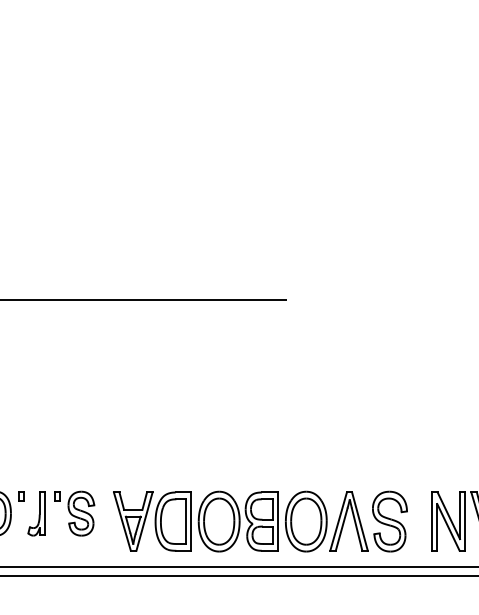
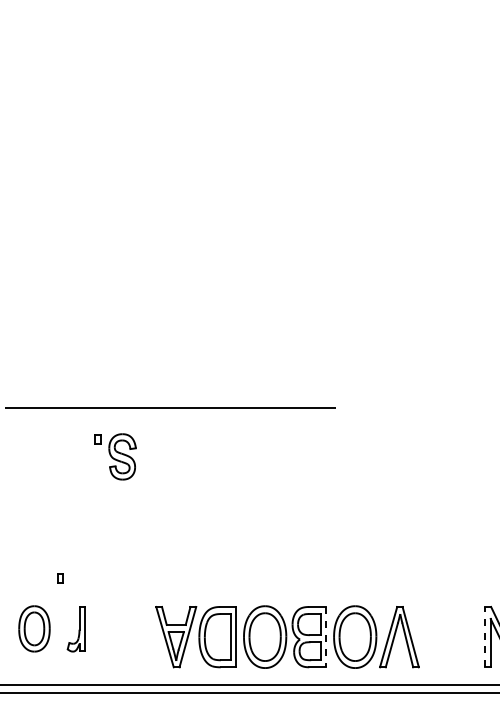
part: (21, 496) -> (60, 578), moved
part: (74, 513) -> (115, 456), moved
part: (389, 521) -> (441, 636), removed
line: (432, 521) -> (485, 636), solid -> dashed
line: (278, 522) -> (326, 637), solid -> dashed

